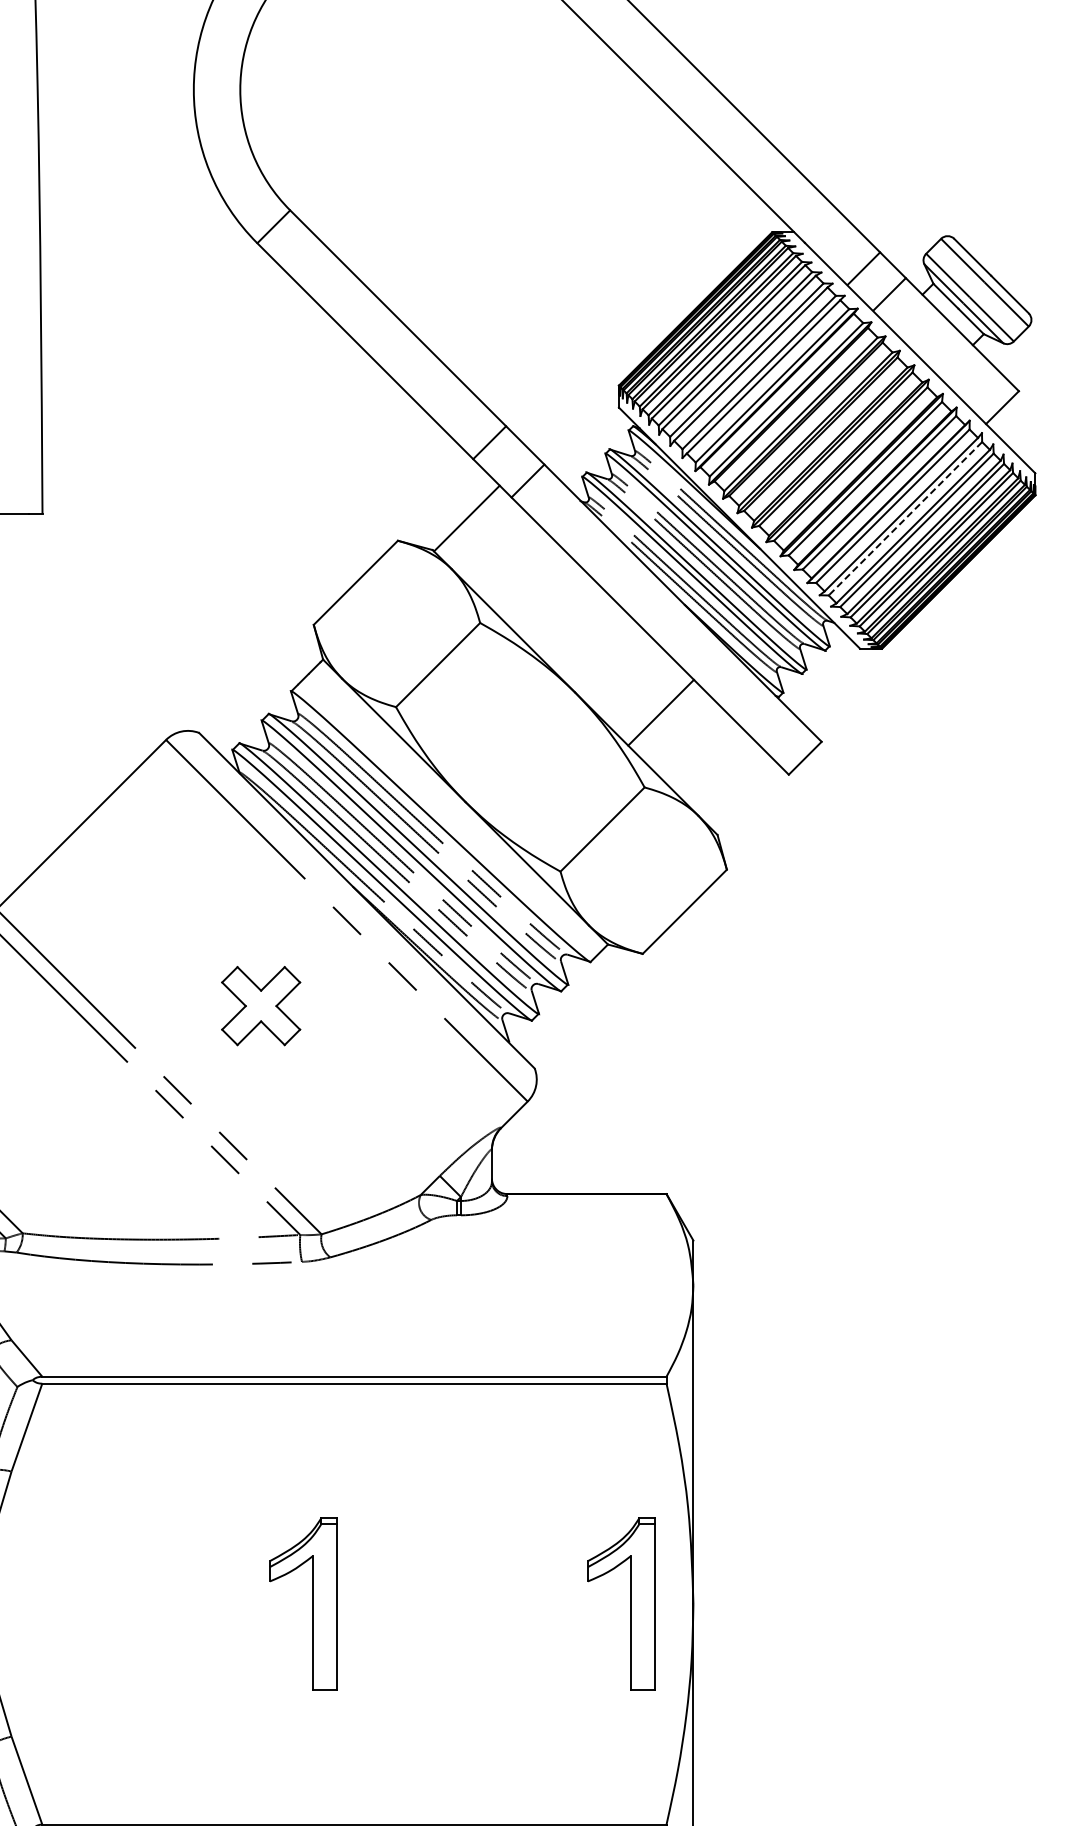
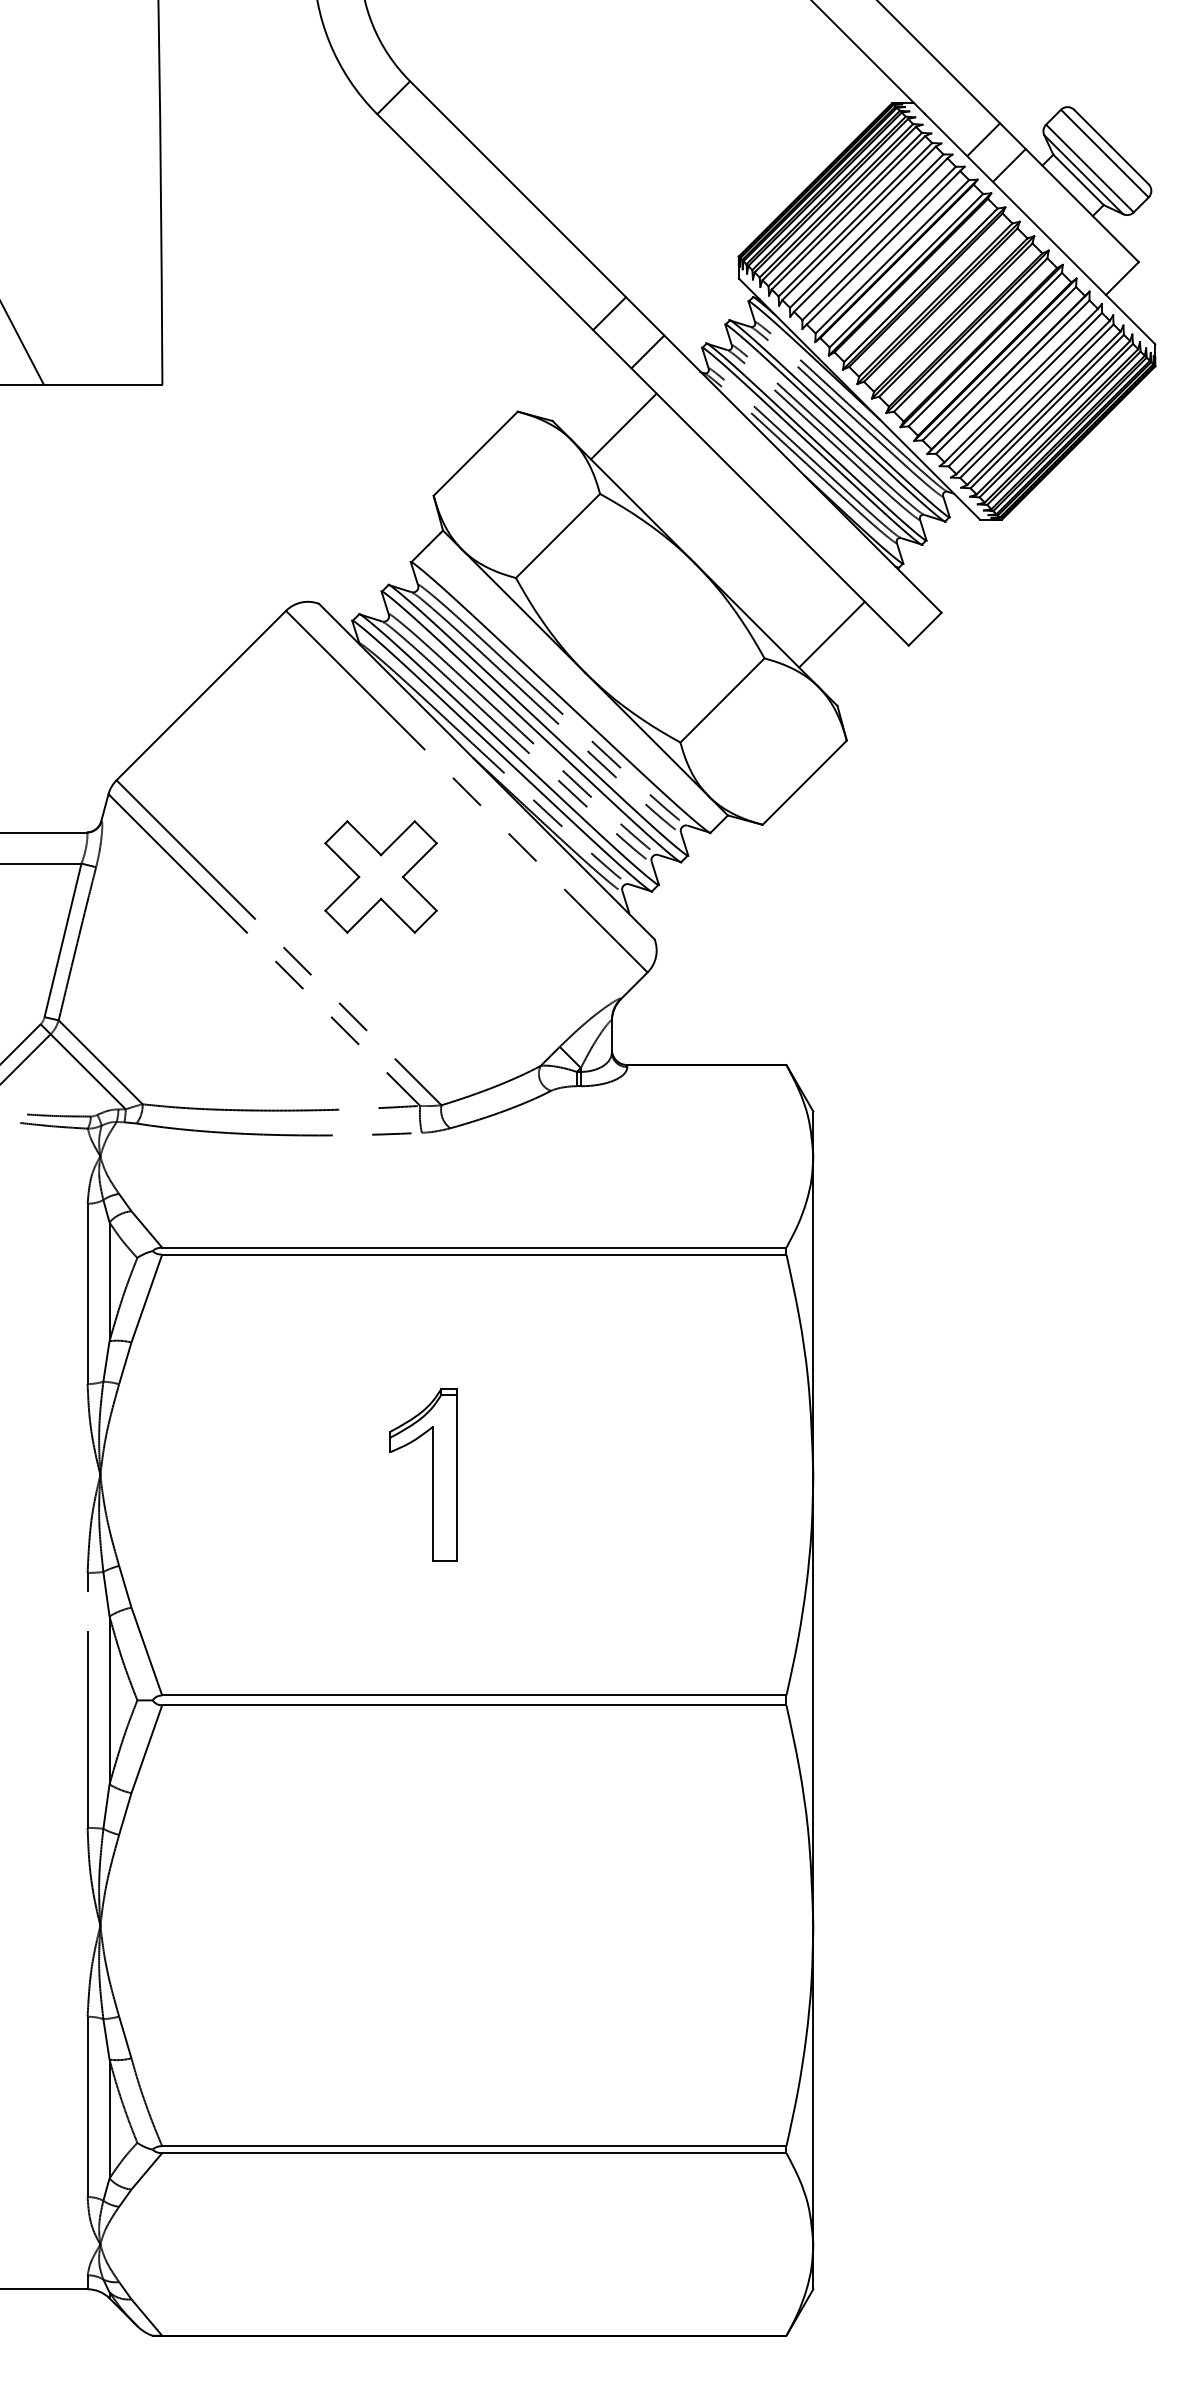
line: (466, 518) -> (623, 426), moved
line: (905, 519) -> (1025, 390), dashed -> solid
line: (660, 712) -> (831, 634), moved
part: (260, 1005) -> (380, 876), size x1.43
part: (630, 1603) -> (750, 1474), removed

